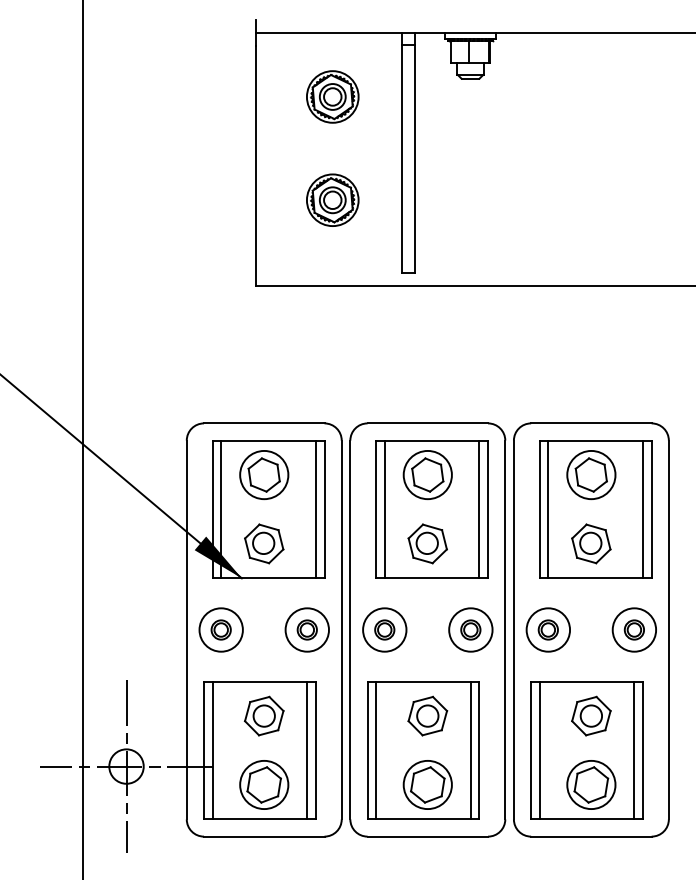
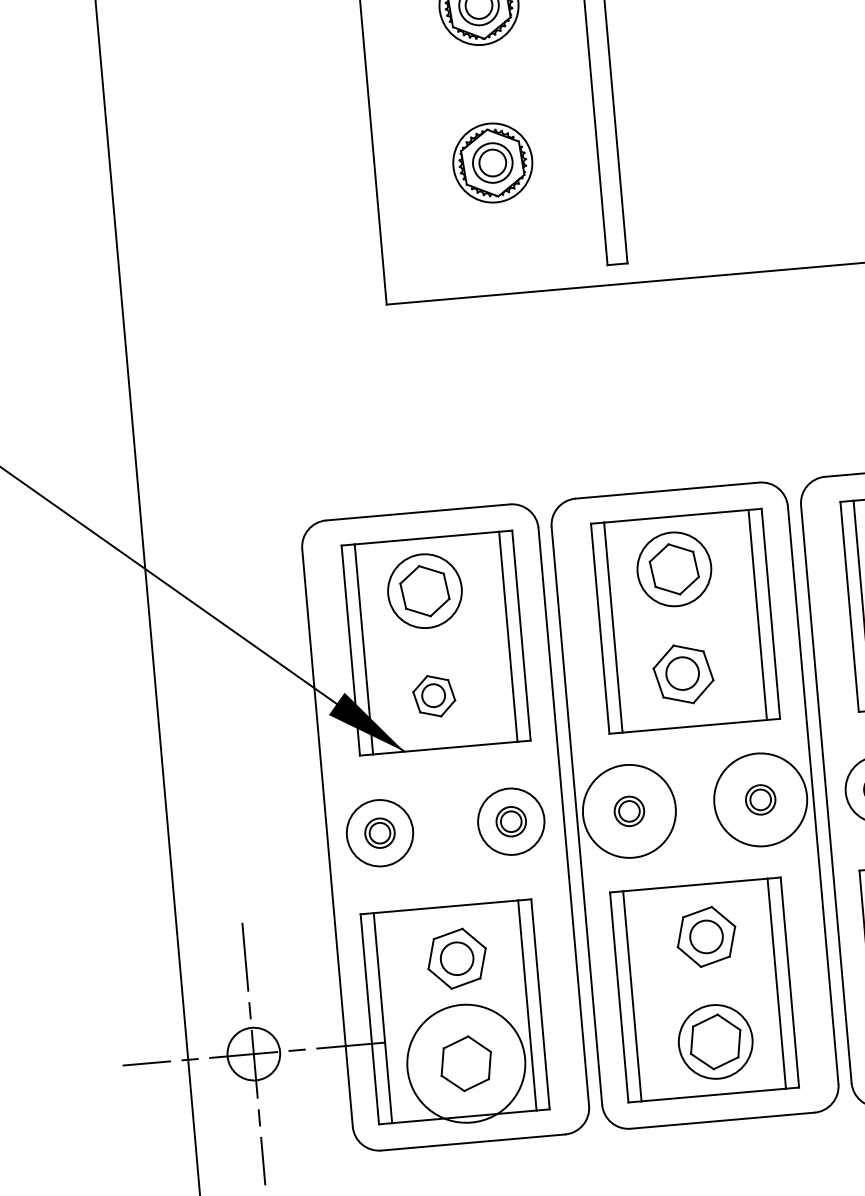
part: (264, 543) -> (434, 695), size x0.7
circle: (384, 629) -> (628, 810), size x1.4
circle: (470, 629) -> (760, 799), size x1.4
circle: (264, 784) -> (466, 1063), size x1.6

